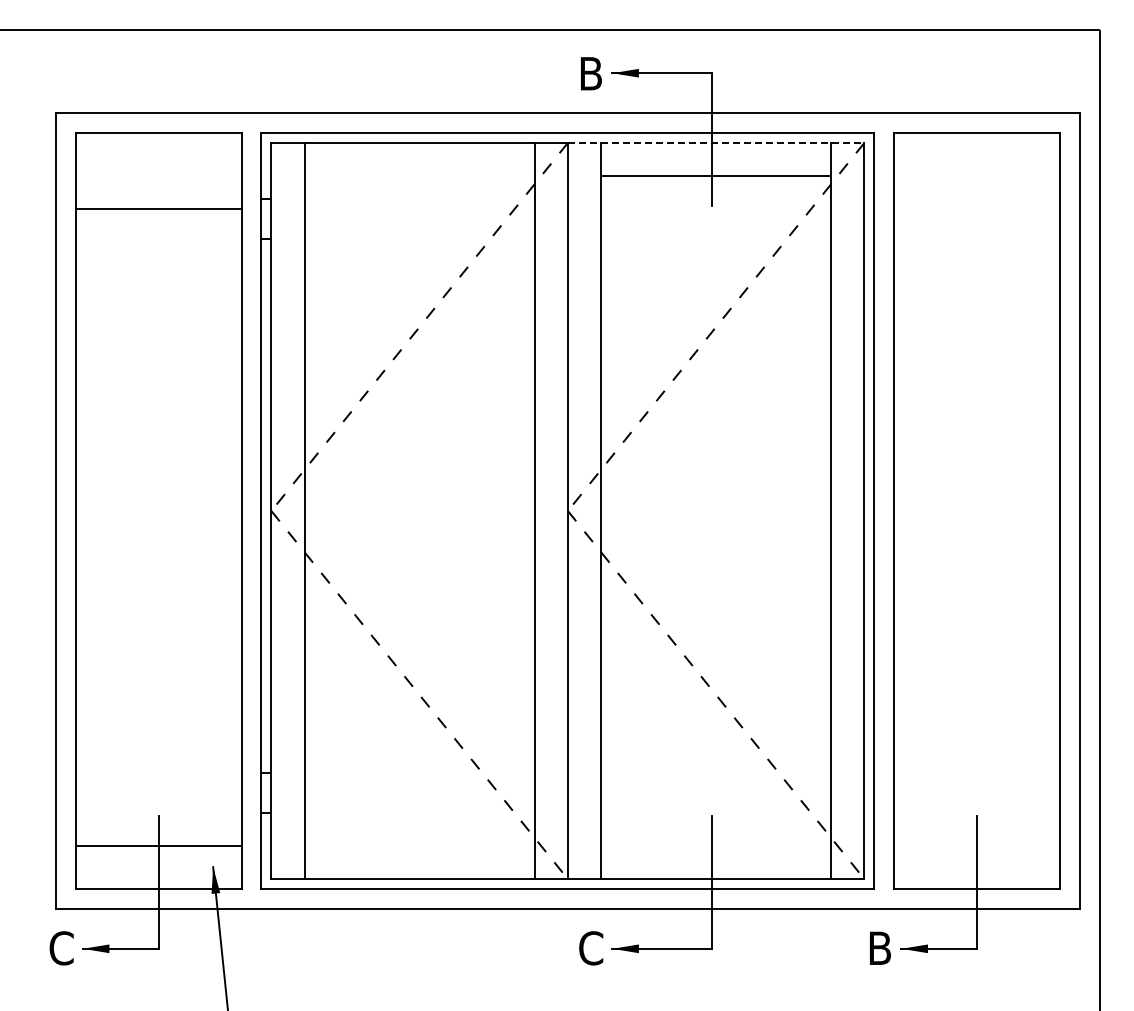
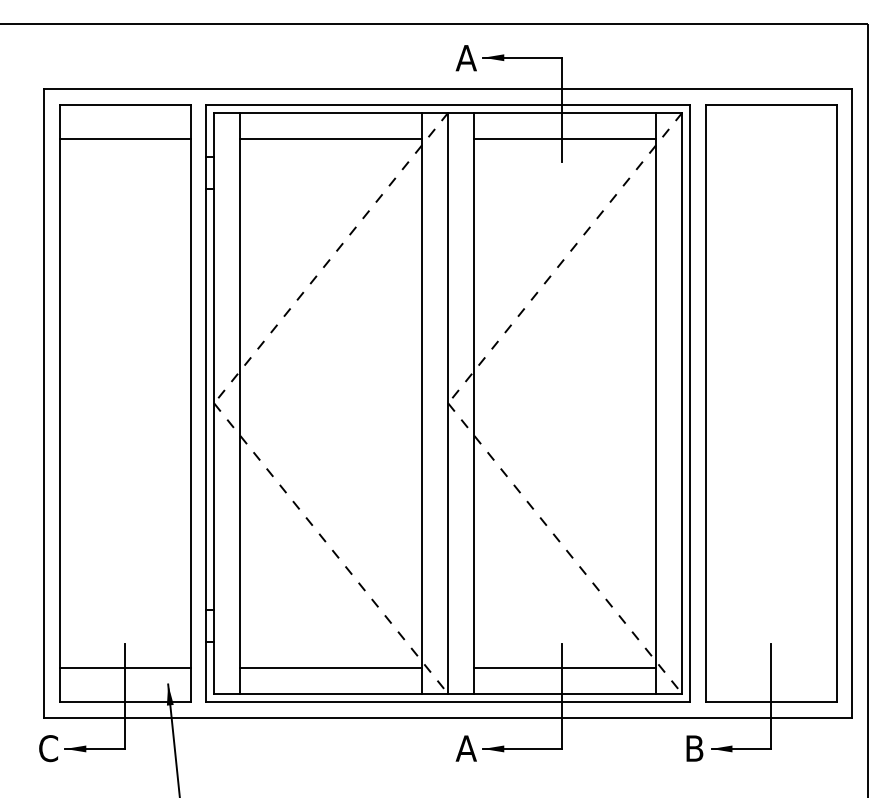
text: (590, 73) -> (466, 57), B -> A
line: (716, 142) -> (565, 112), dashed -> solid
line: (419, 176) -> (331, 139), added
line: (158, 209) -> (125, 139), moved
line: (419, 846) -> (331, 668), added
line: (716, 846) -> (565, 668), added
text: (590, 948) -> (466, 748), C -> A

